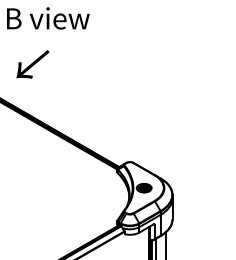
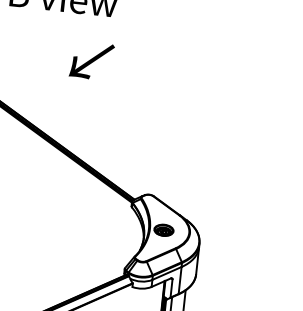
text: (32, 64) -> (91, 60), moved

